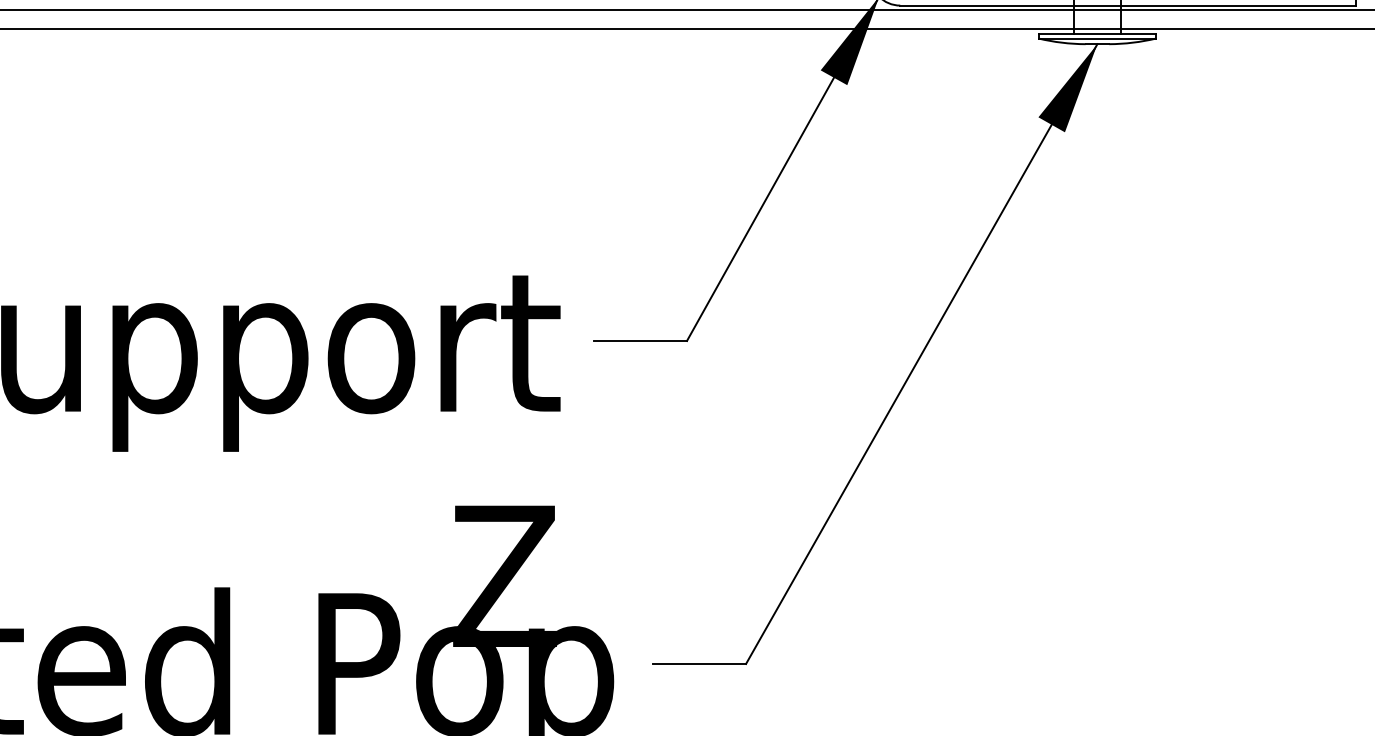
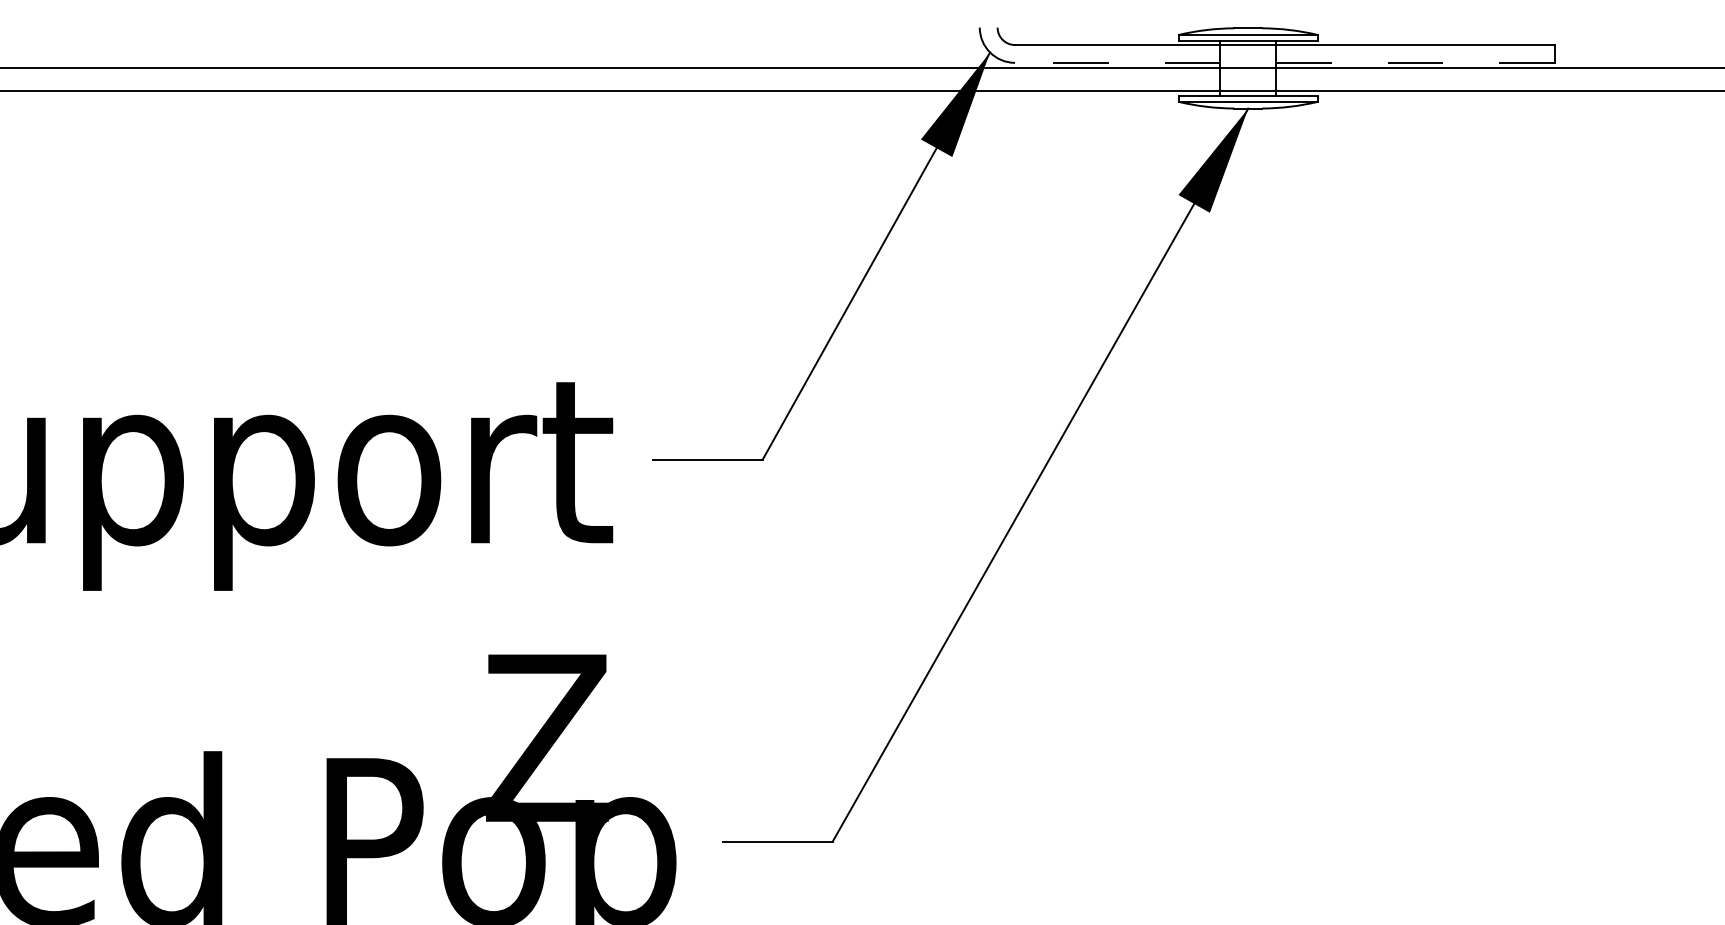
line: (1128, 5) -> (1284, 62), solid -> dashed

